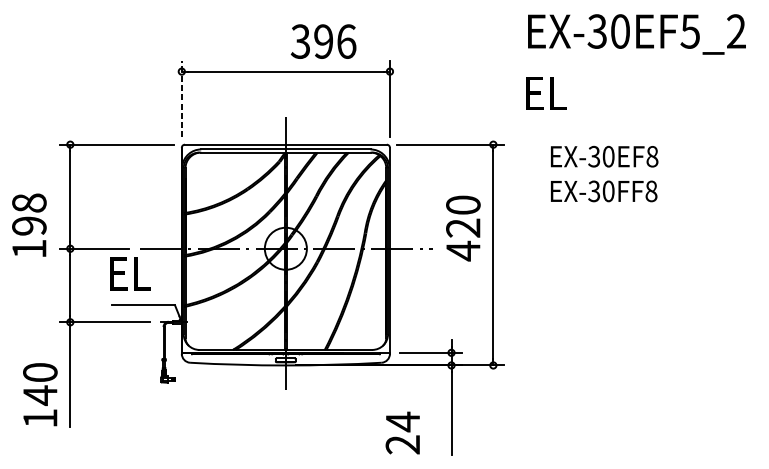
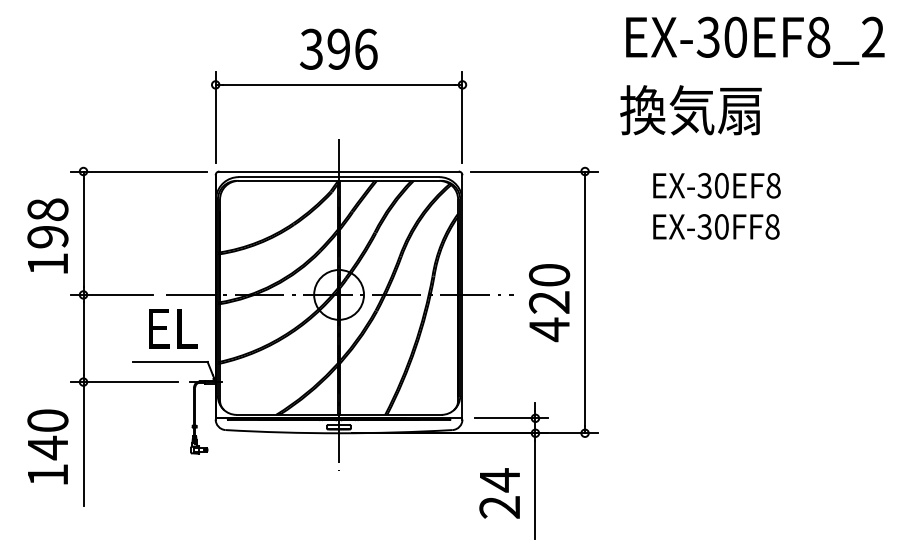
text: (690, 30) -> (818, 36), EX-30EF5_2 -> EX-30EF8_2
text: (323, 40) -> (338, 48), moved
text: (582, 93) -> (690, 110), EL -> 換気扇
line: (181, 99) -> (215, 117), dashed -> solid
text: (29, 224) -> (47, 235), moved
text: (463, 229) -> (549, 303), moved
text: (131, 273) -> (173, 328), moved
text: (39, 394) -> (47, 446), moved
text: (402, 433) -> (499, 493), moved

